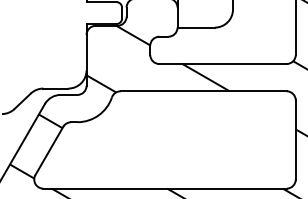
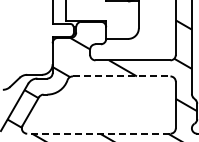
line: (203, 91) -> (121, 76), solid -> dashed
line: (164, 188) -> (98, 133), solid -> dashed

